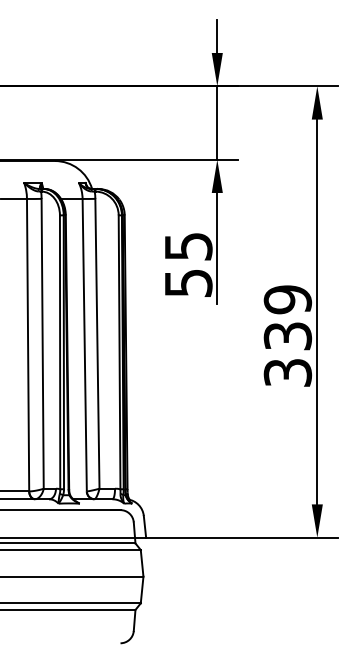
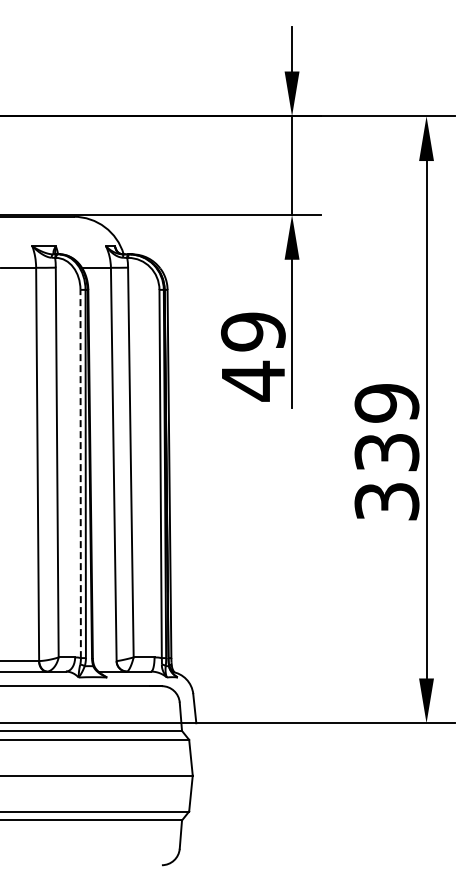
text: (188, 264) -> (253, 356), 55 -> 49
line: (59, 351) -> (80, 473), solid -> dashed

